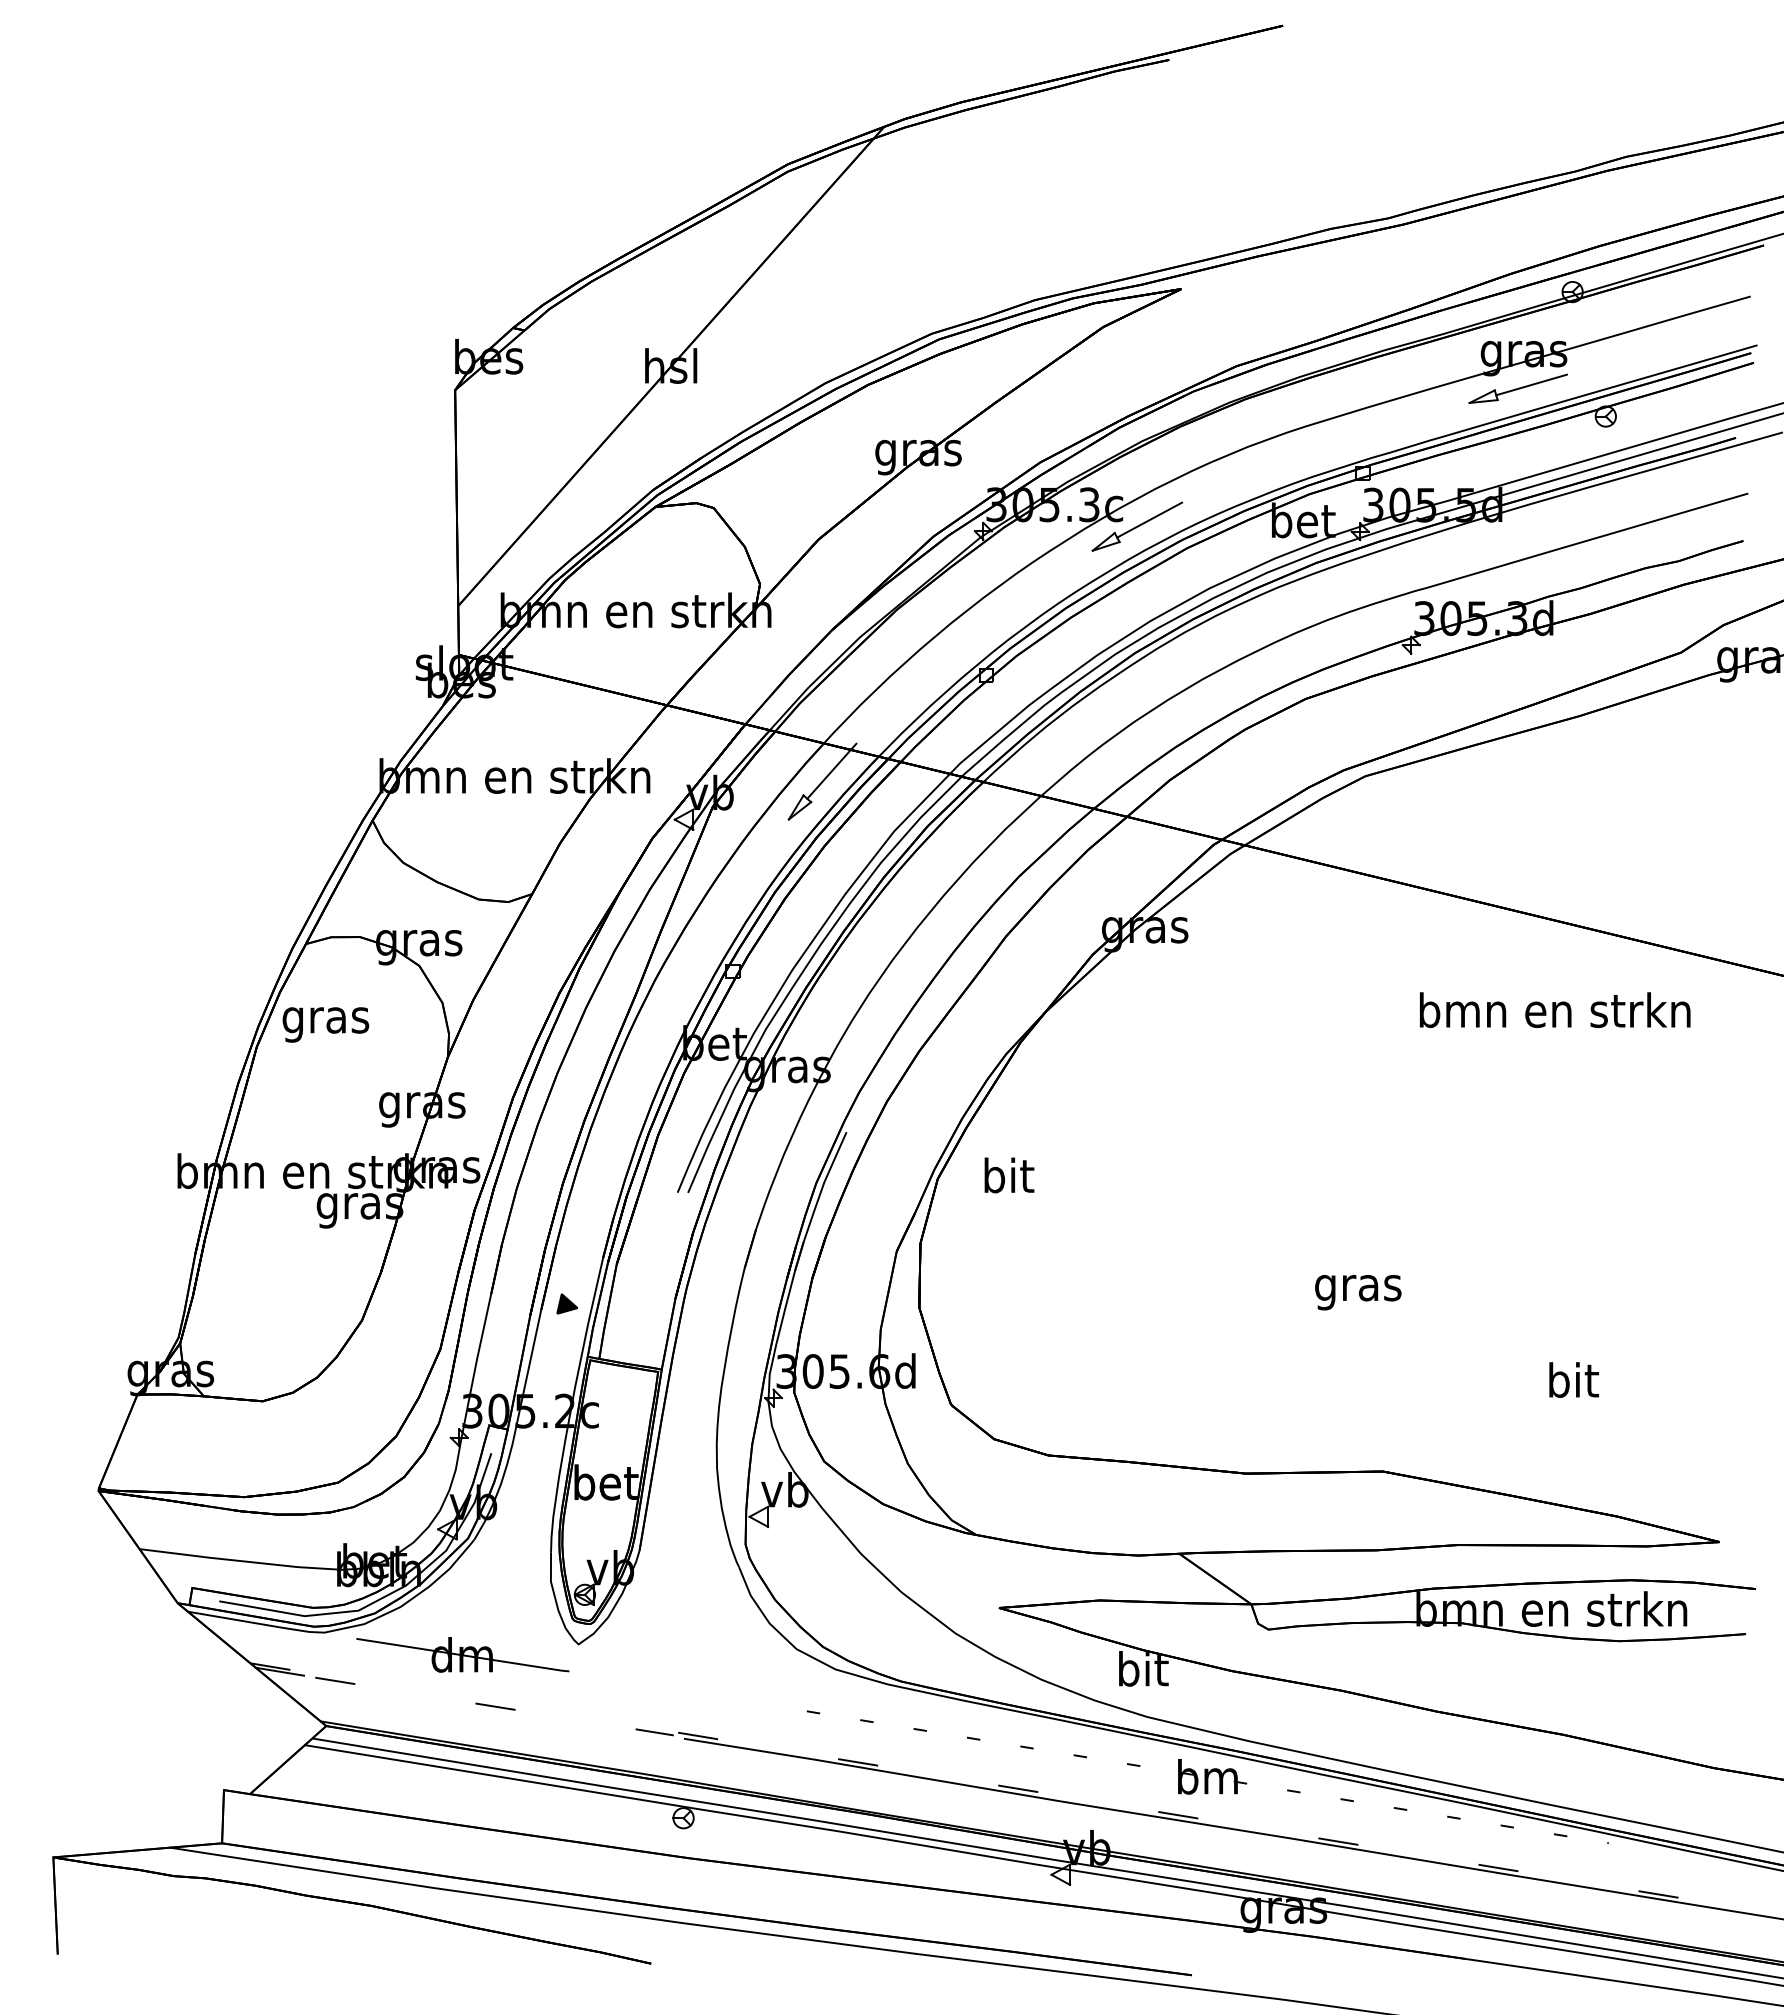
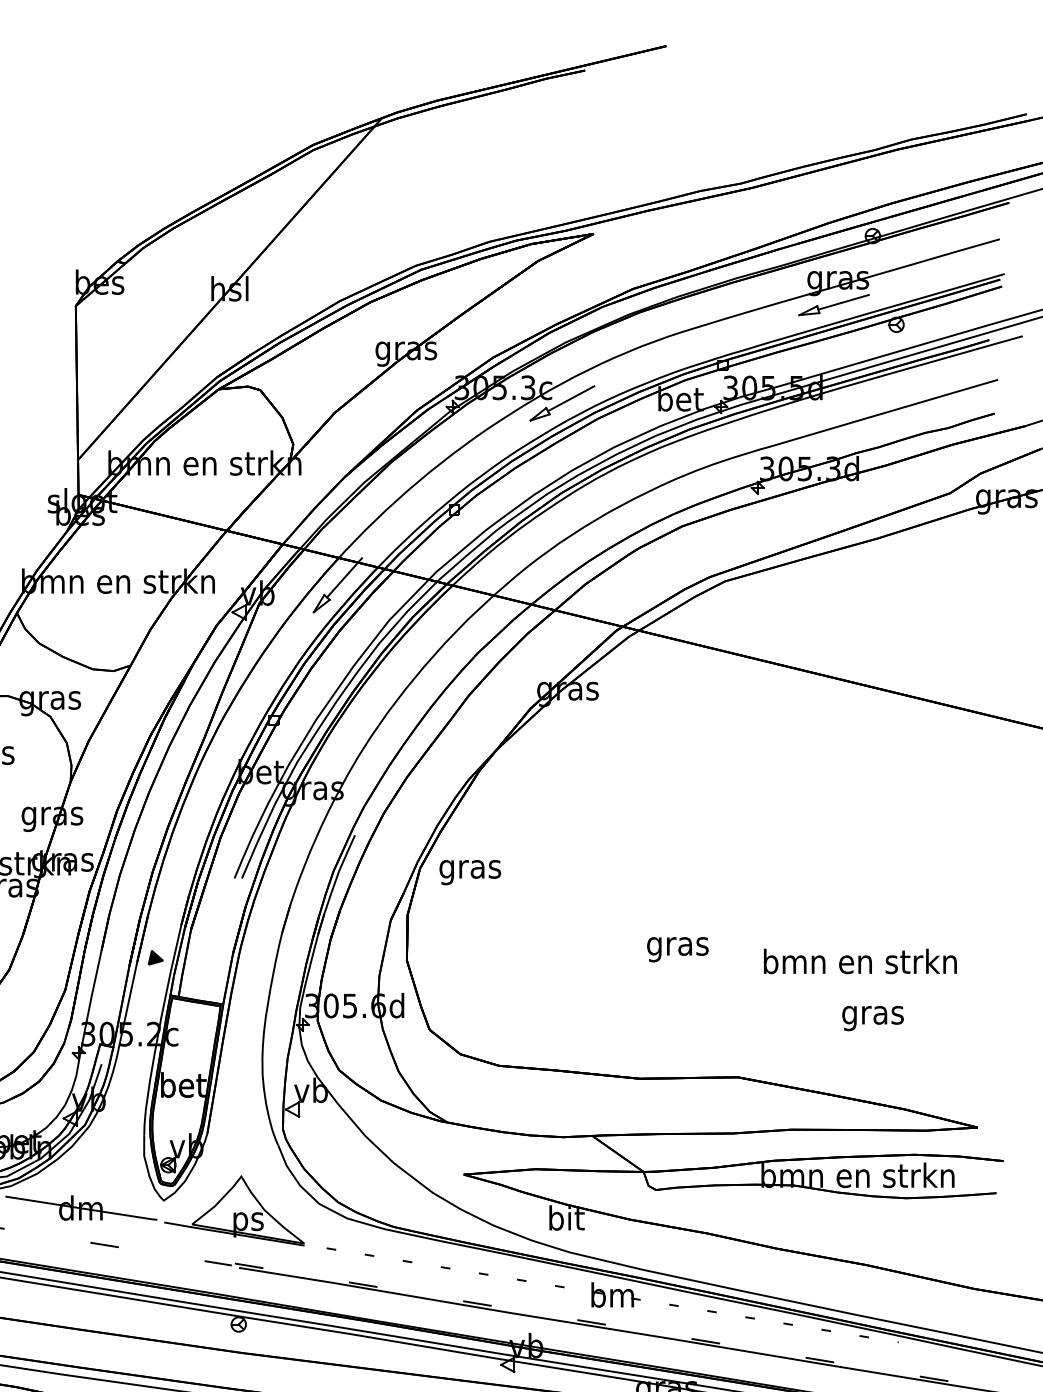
text: (1555, 1010) -> (860, 961), moved
text: (1008, 1179) -> (470, 869), bit -> gras
text: (1358, 1292) -> (678, 949), moved
text: (1572, 1384) -> (872, 1015), bit -> gras
part: (677, 1658) -> (234, 1210), added

